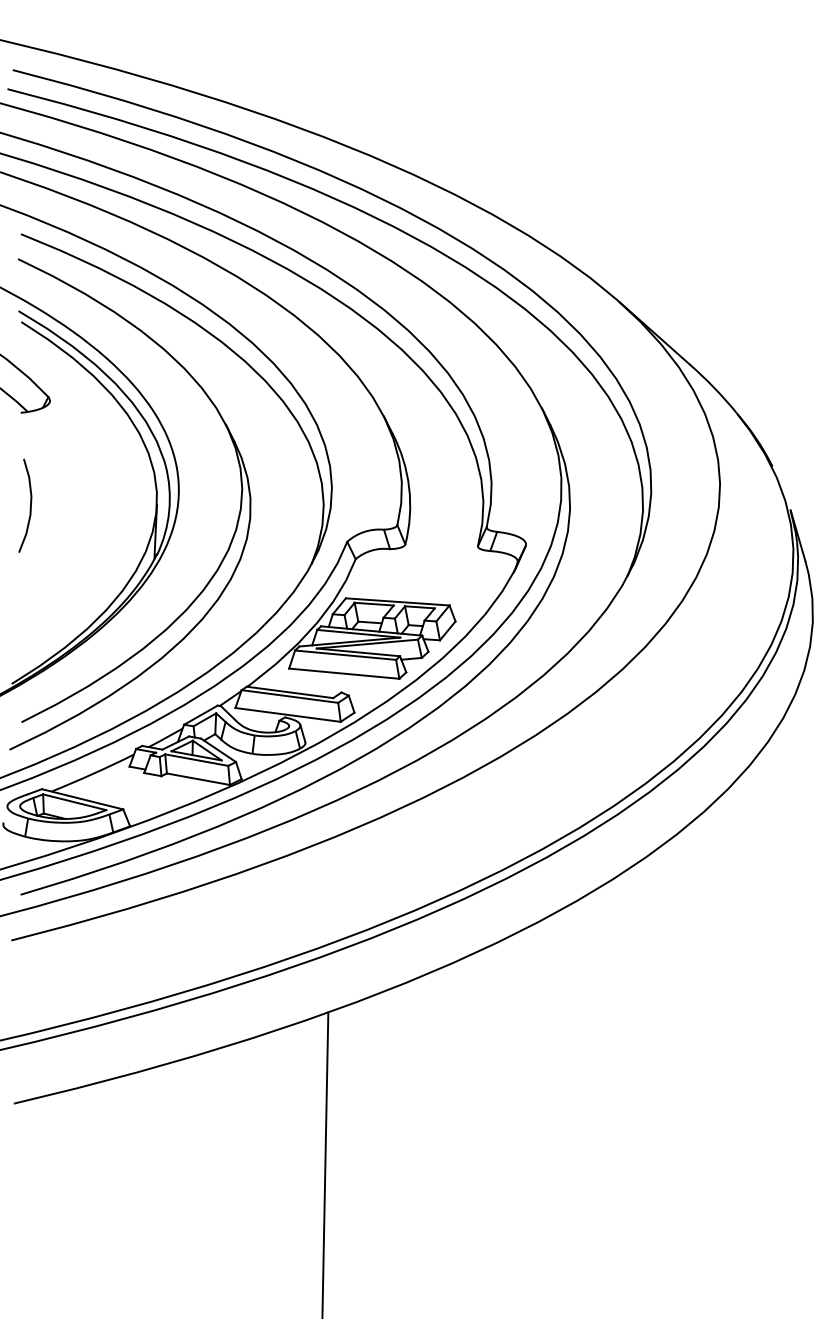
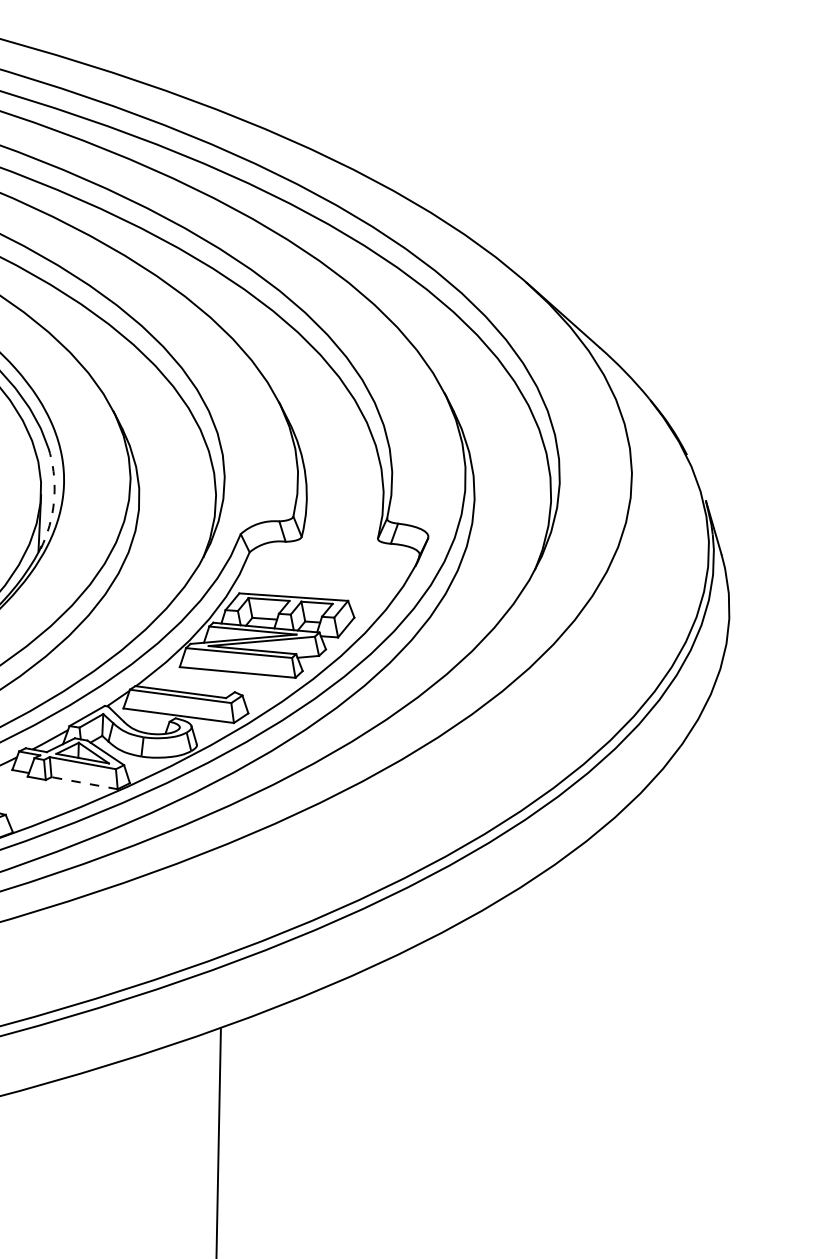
arc: (169, 511) -> (54, 502), solid -> dashed
line: (197, 779) -> (83, 783), solid -> dashed

